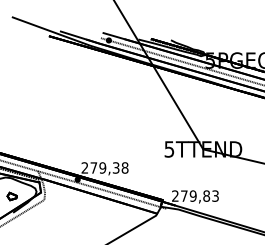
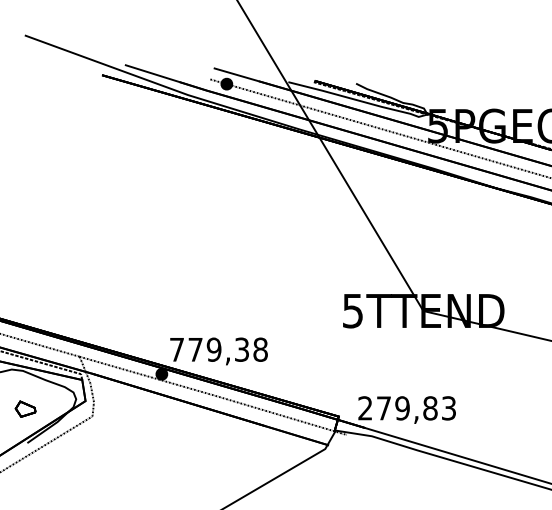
text: (84, 167) -> (176, 348), 279,38 -> 779,38

